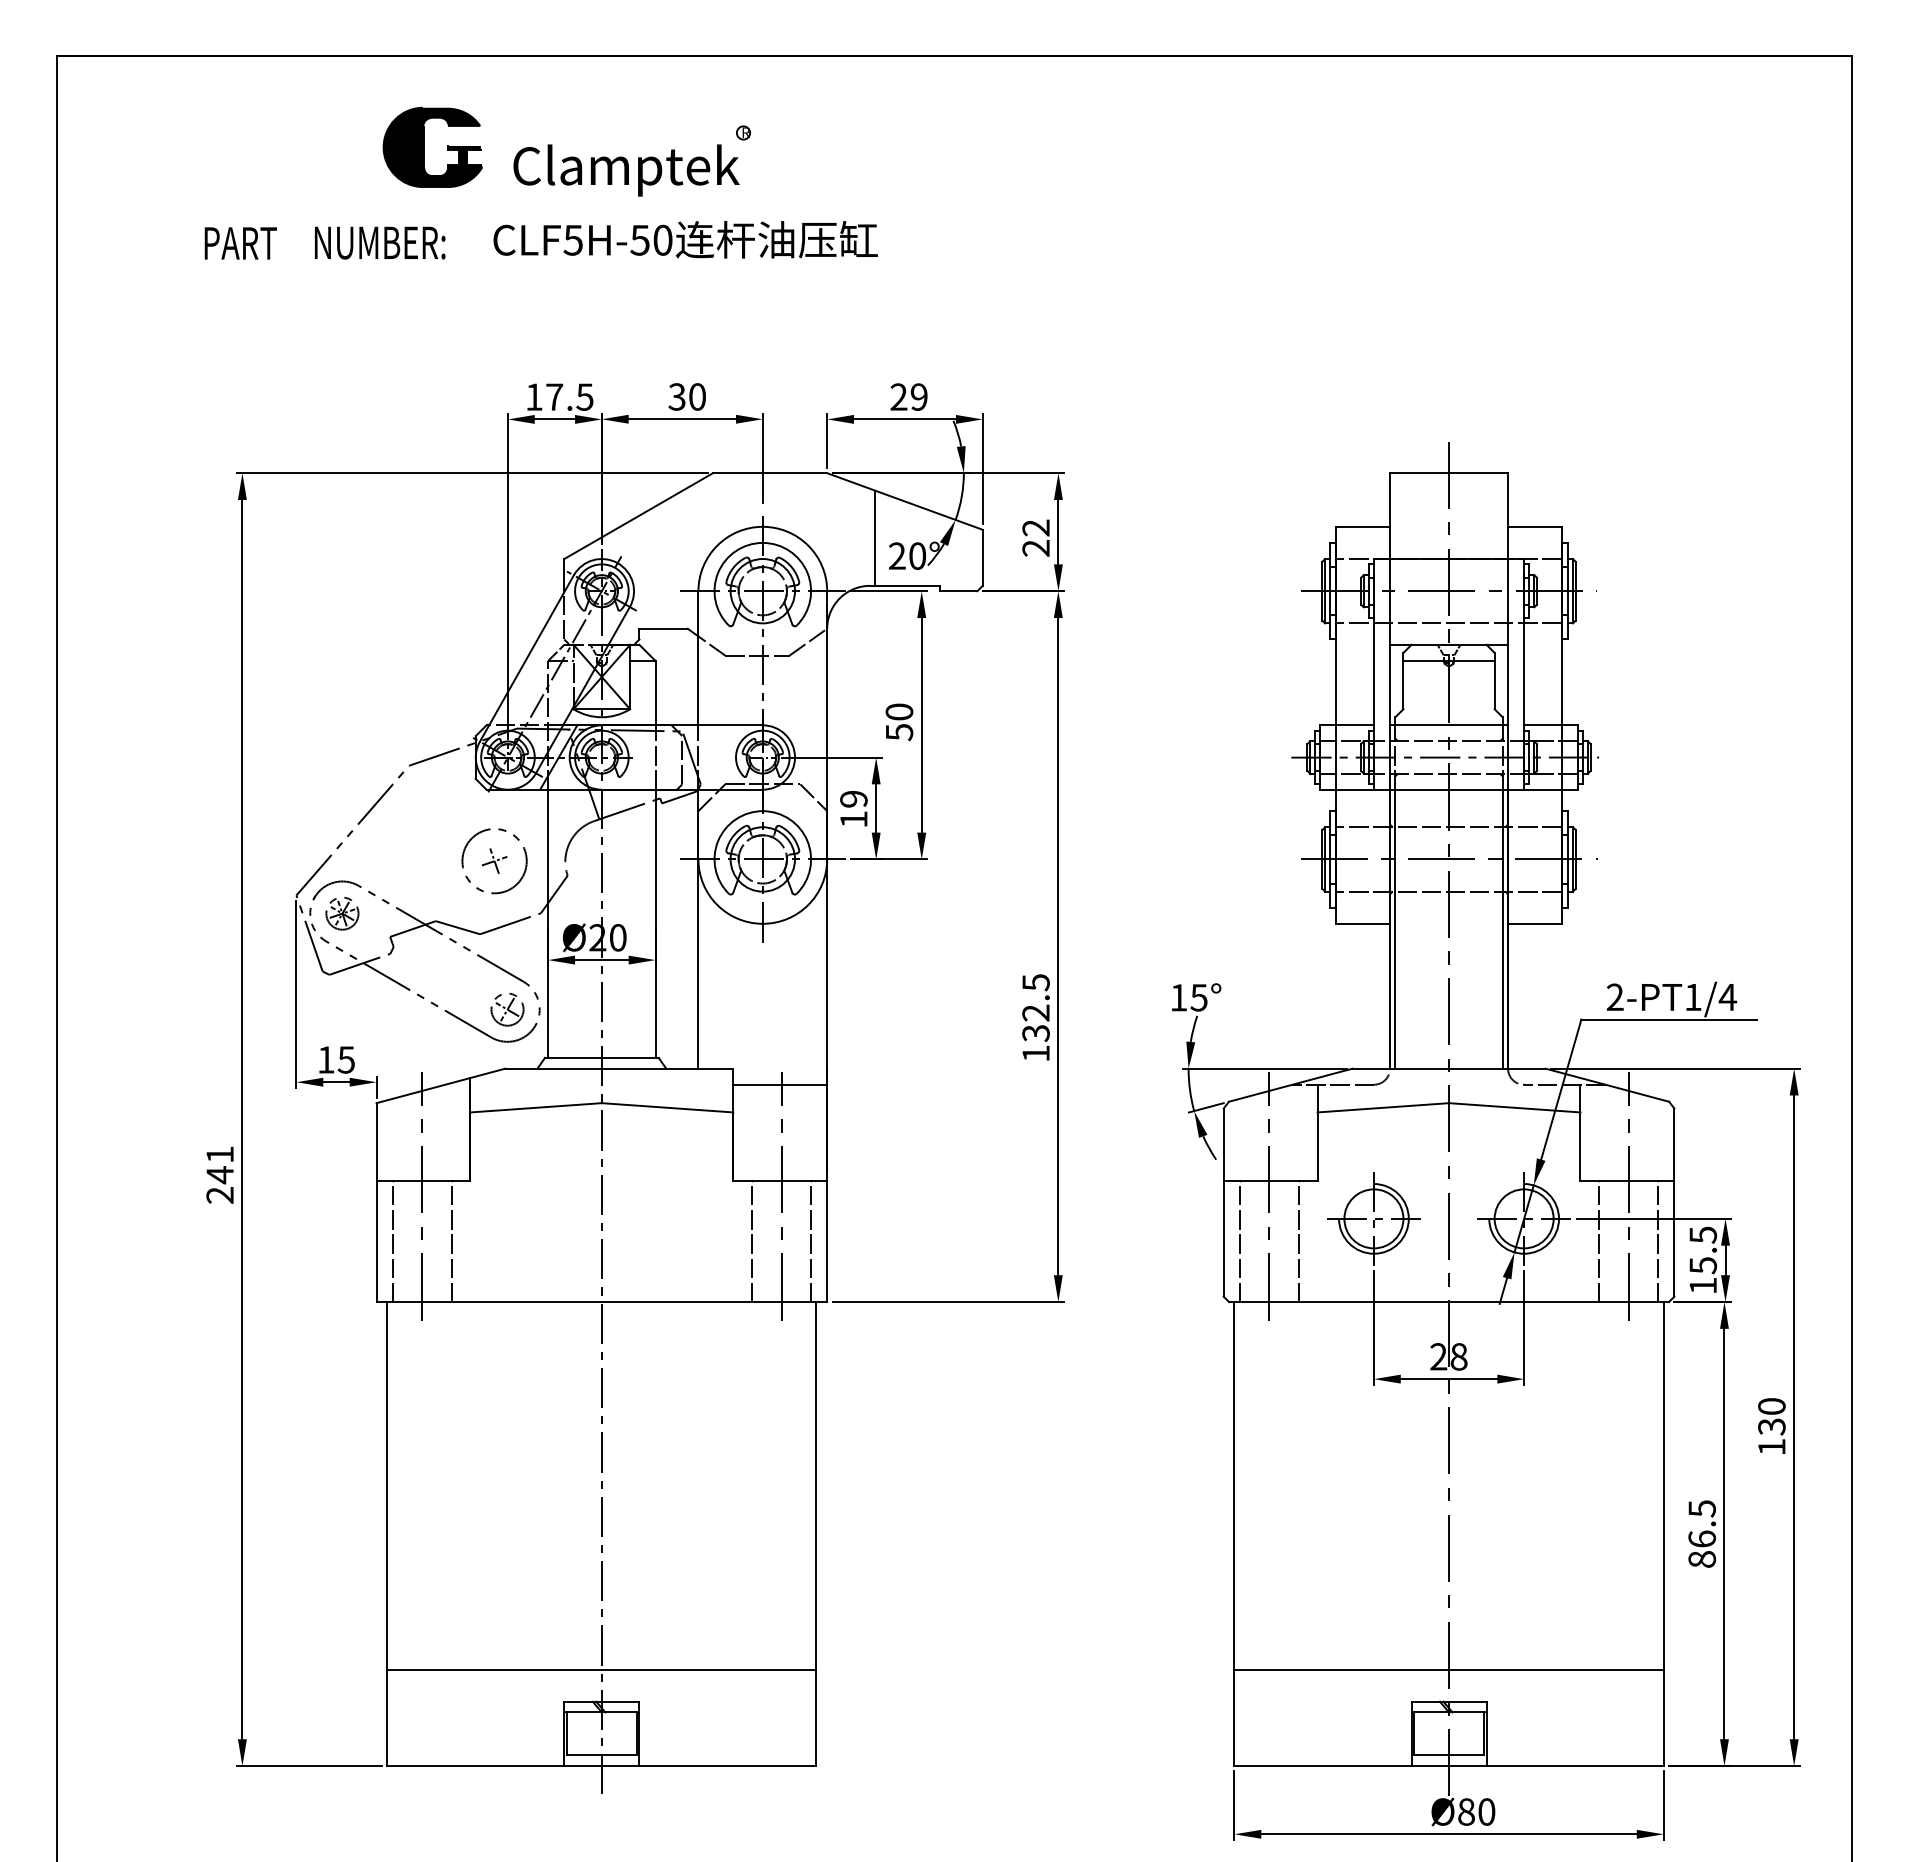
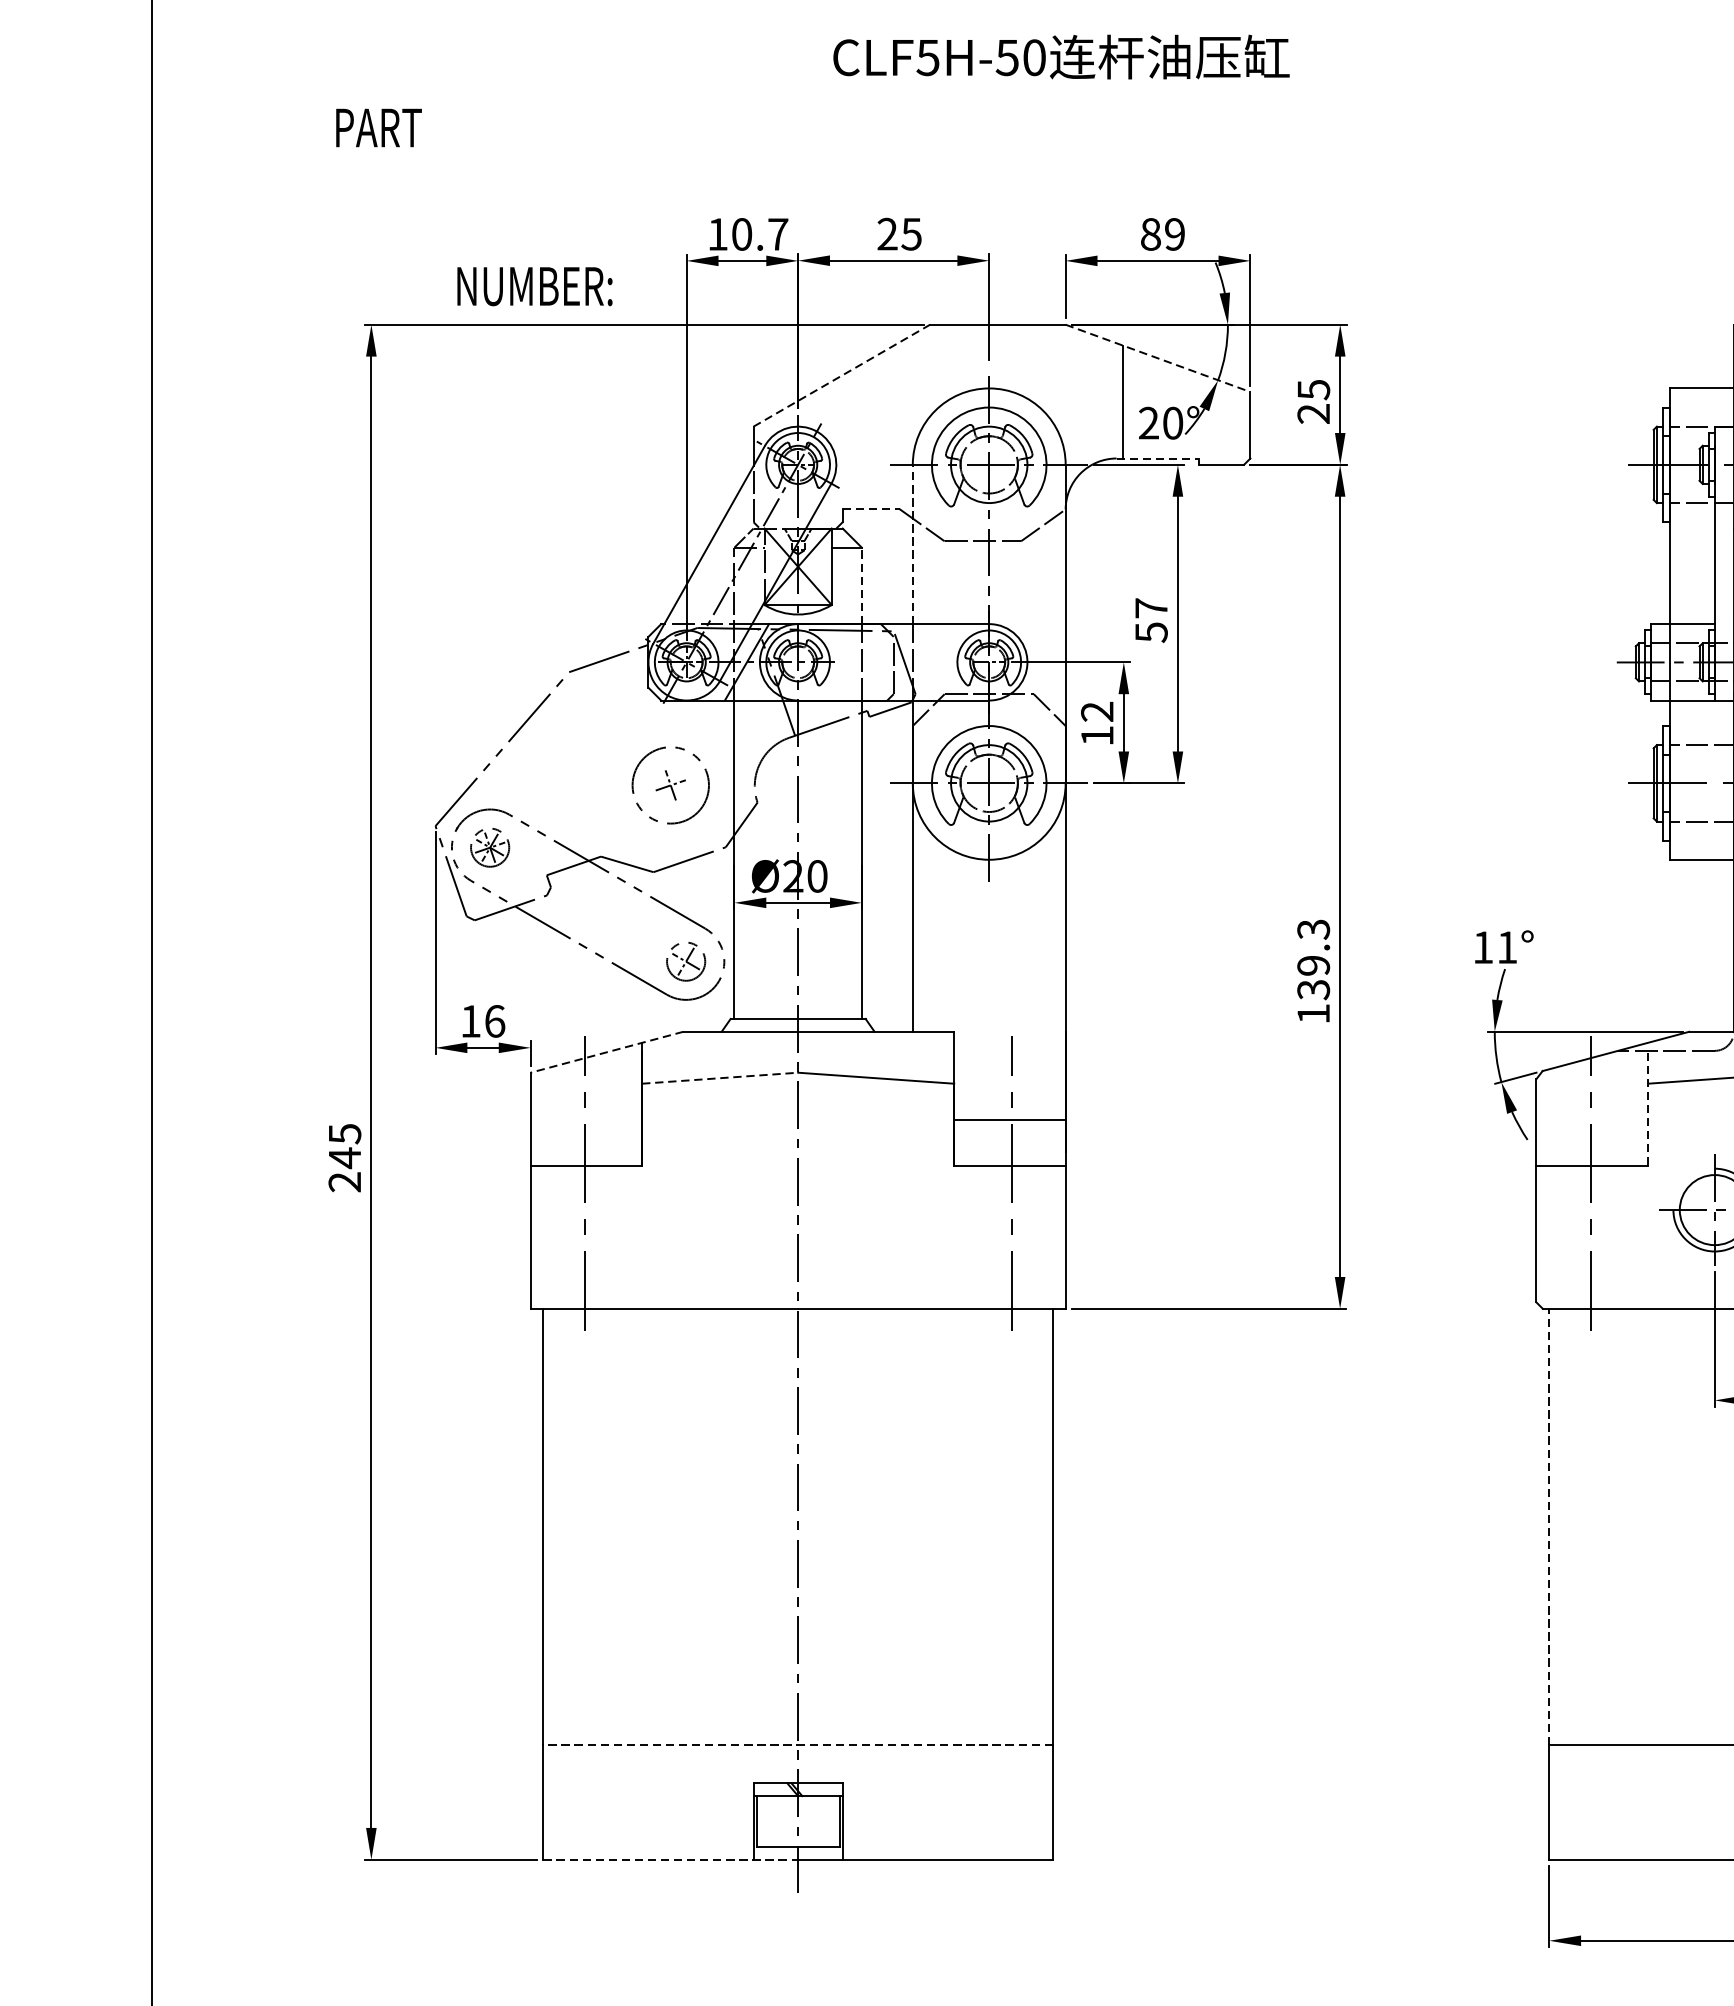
text: (685, 239) -> (1061, 56), moved
text: (380, 242) -> (535, 285), moved
text: (240, 243) -> (378, 128), moved
text: (569, 396) -> (759, 233), 17.5 -> 10.7
text: (686, 396) -> (898, 233), 30 -> 25
text: (898, 396) -> (1150, 233), 29 -> 89
line: (904, 501) -> (1157, 358), solid -> dashed
line: (638, 516) -> (841, 376), solid -> dashed
text: (1035, 527) -> (1312, 389), 22 -> 25
line: (904, 585) -> (1157, 458), solid -> dashed
line: (664, 628) -> (872, 509), solid -> dashed
line: (698, 657) -> (912, 543), solid -> dashed
line: (655, 692) -> (861, 585), solid -> dashed
text: (899, 711) -> (1151, 607), 50 -> 57
text: (853, 798) -> (1096, 710), 19 -> 12
text: (1035, 997) -> (1312, 947), 132.5 -> 139.3
text: (1198, 997) -> (1506, 947), 15° -> 11°
text: (346, 1059) -> (494, 1020), 15 -> 16
line: (780, 1084) -> (1010, 1119), moved
line: (440, 1085) -> (606, 1051), solid -> dashed
line: (536, 1107) -> (720, 1077), solid -> dashed
line: (1317, 1132) -> (1647, 1107), solid -> dashed
text: (219, 1154) -> (344, 1133), 241 -> 245
line: (392, 1241) -> (549, 1236), removed
line: (451, 1241) -> (619, 1236), removed
line: (752, 1241) -> (976, 1236), removed
line: (811, 1241) -> (1047, 1236), removed
line: (1239, 1241) -> (1555, 1236), removed
line: (1298, 1241) -> (1625, 1236), removed
line: (1234, 1485) -> (1549, 1526), solid -> dashed
line: (601, 1669) -> (797, 1745), solid -> dashed
line: (495, 1766) -> (671, 1860), solid -> dashed

